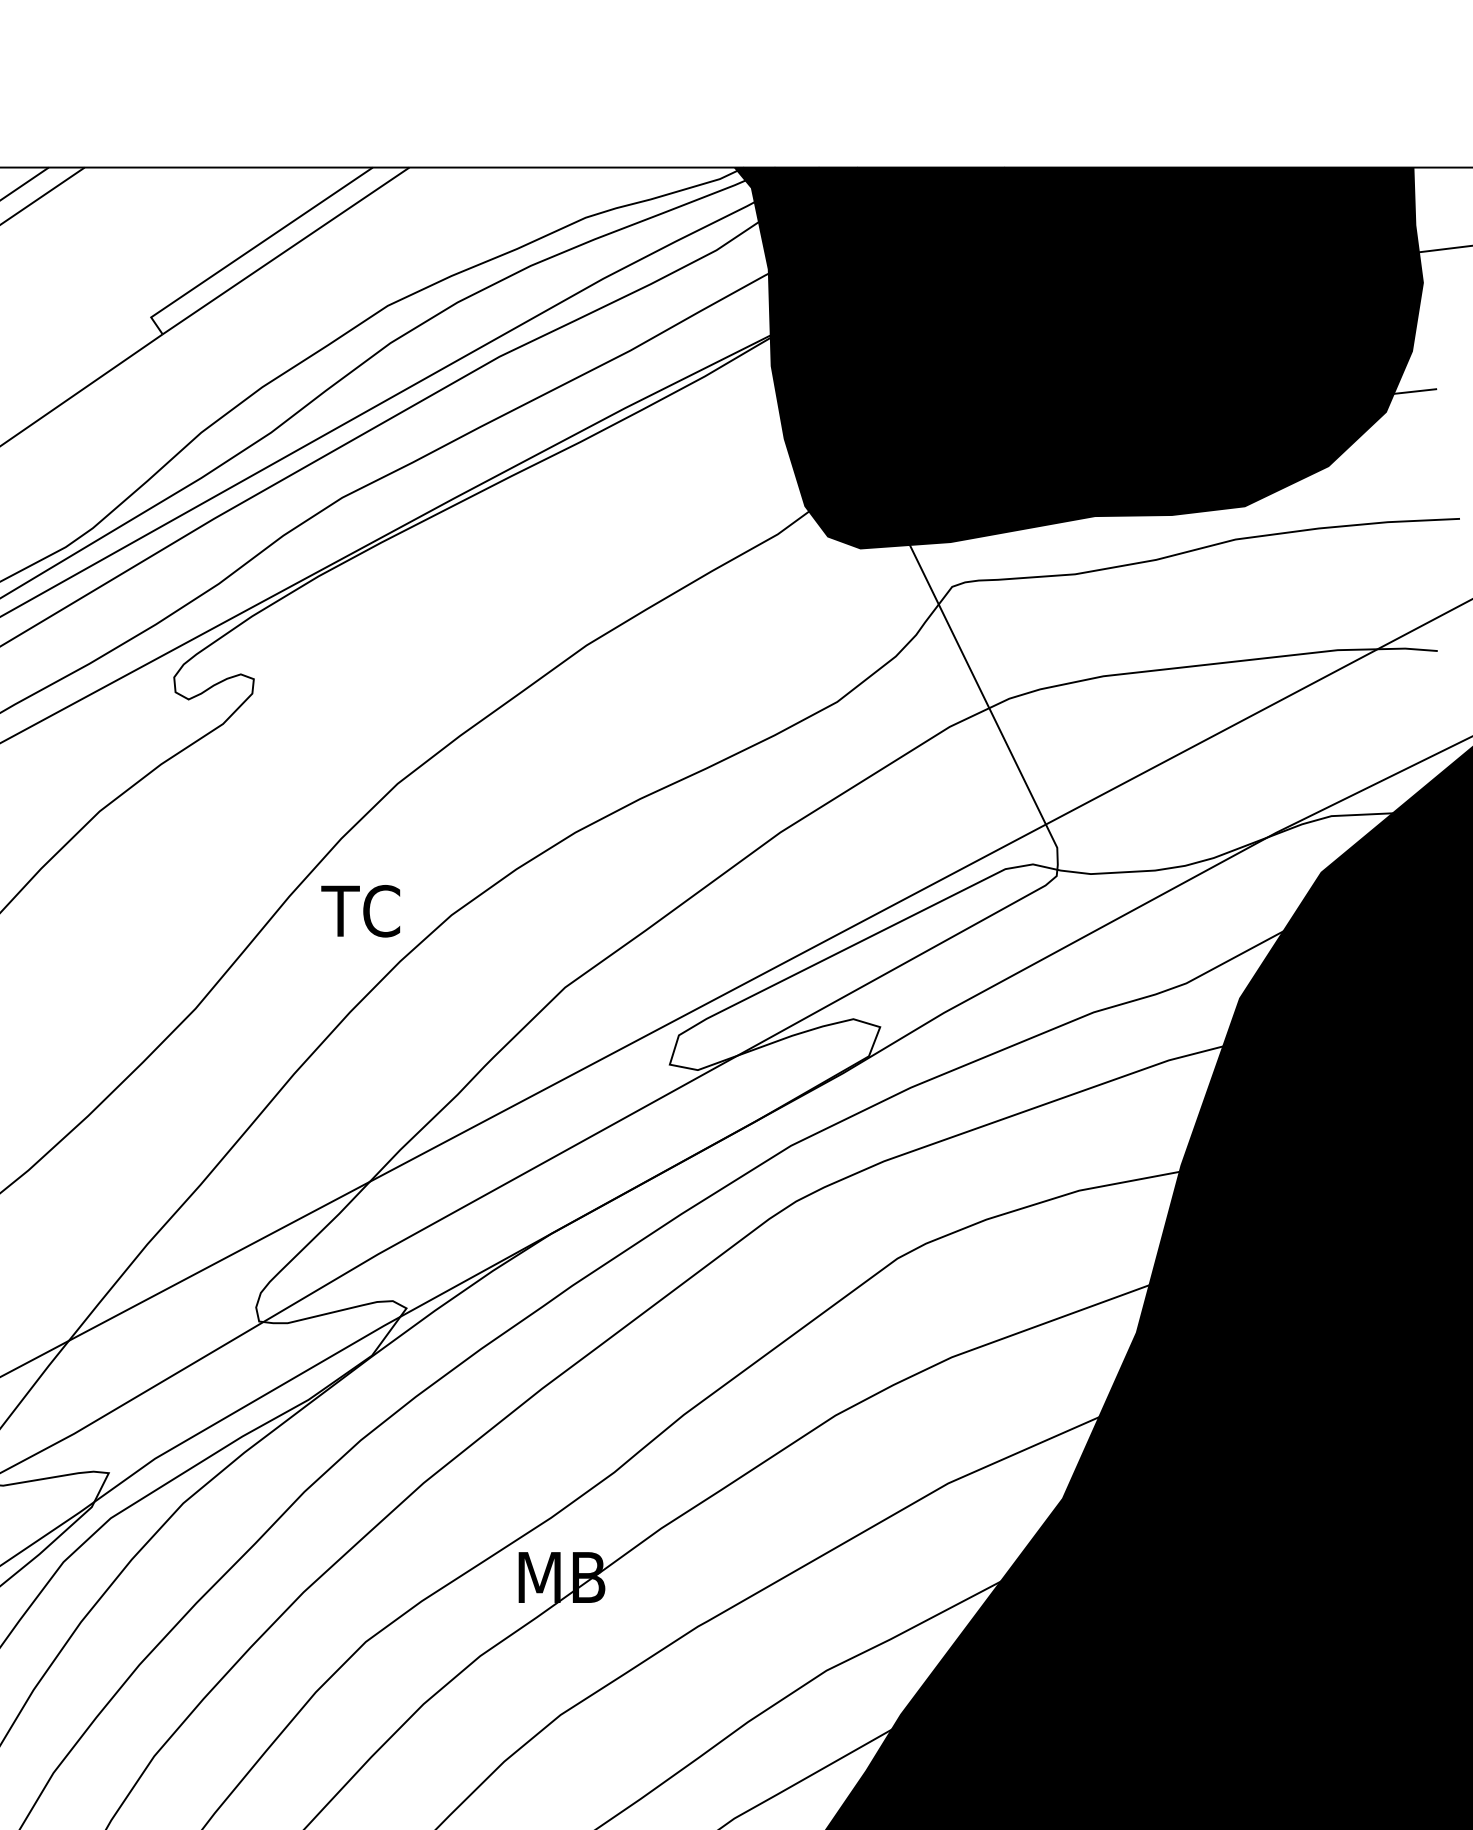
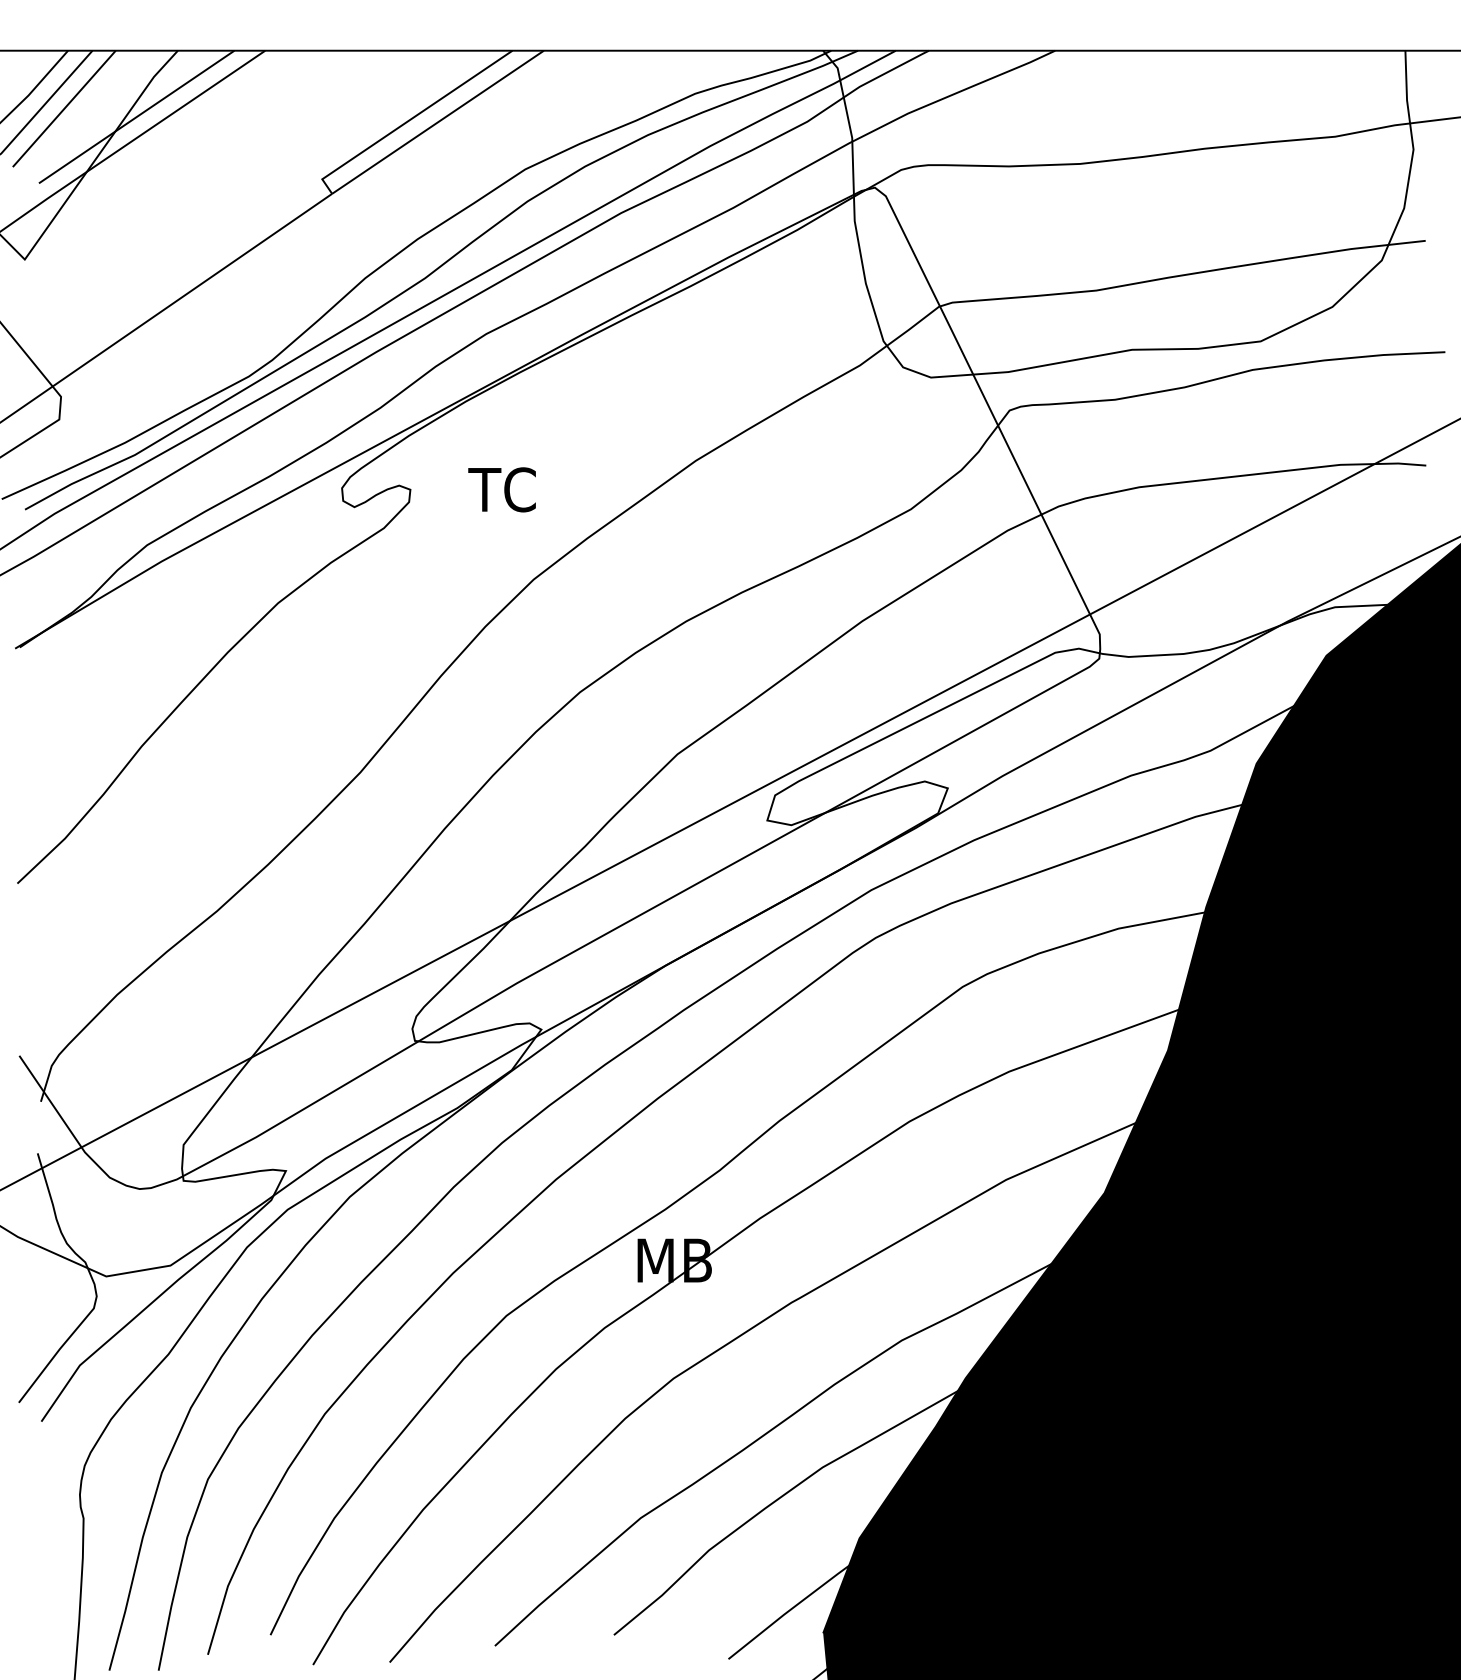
fill: (1079, 357) -> (1118, 213), removed
text: (360, 910) -> (501, 489), moved

